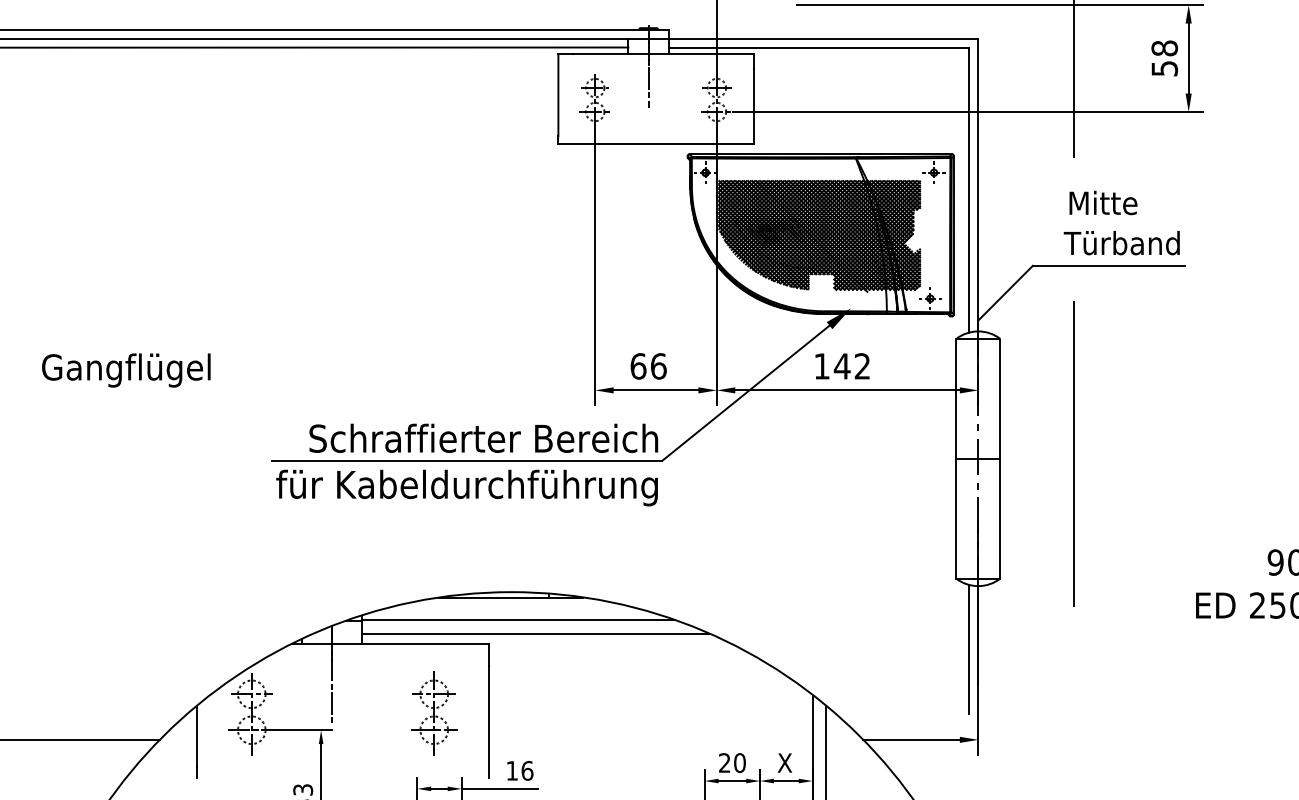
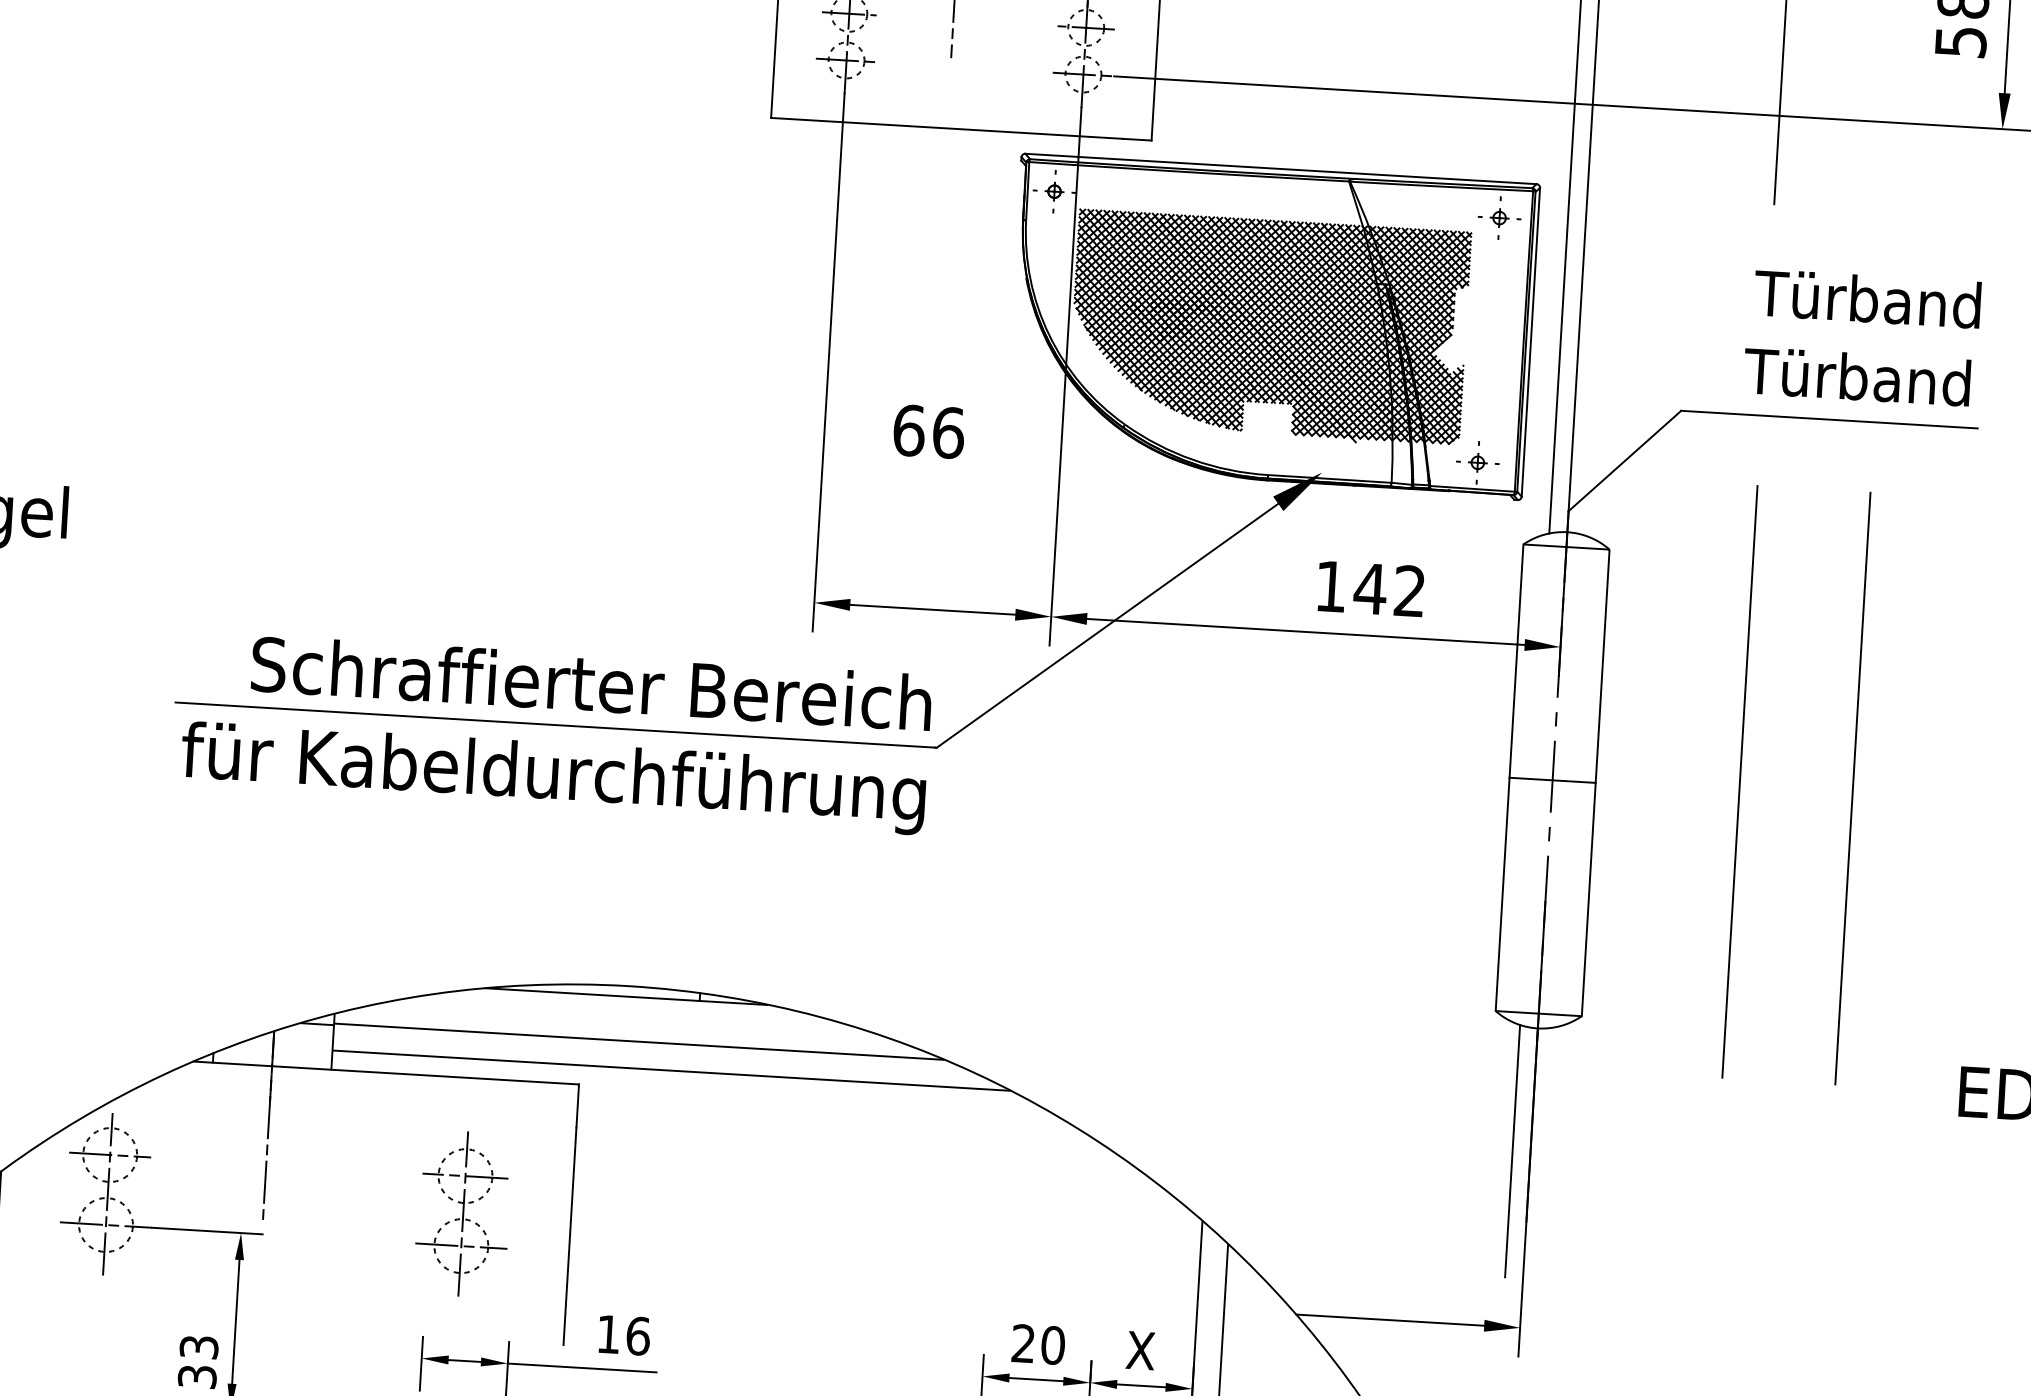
text: (1124, 202) -> (1867, 298), Mitte -> Türband
text: (648, 366) -> (928, 431), moved
text: (842, 366) -> (1370, 589), moved
line: (1131, 453) -> (1851, 787), added

